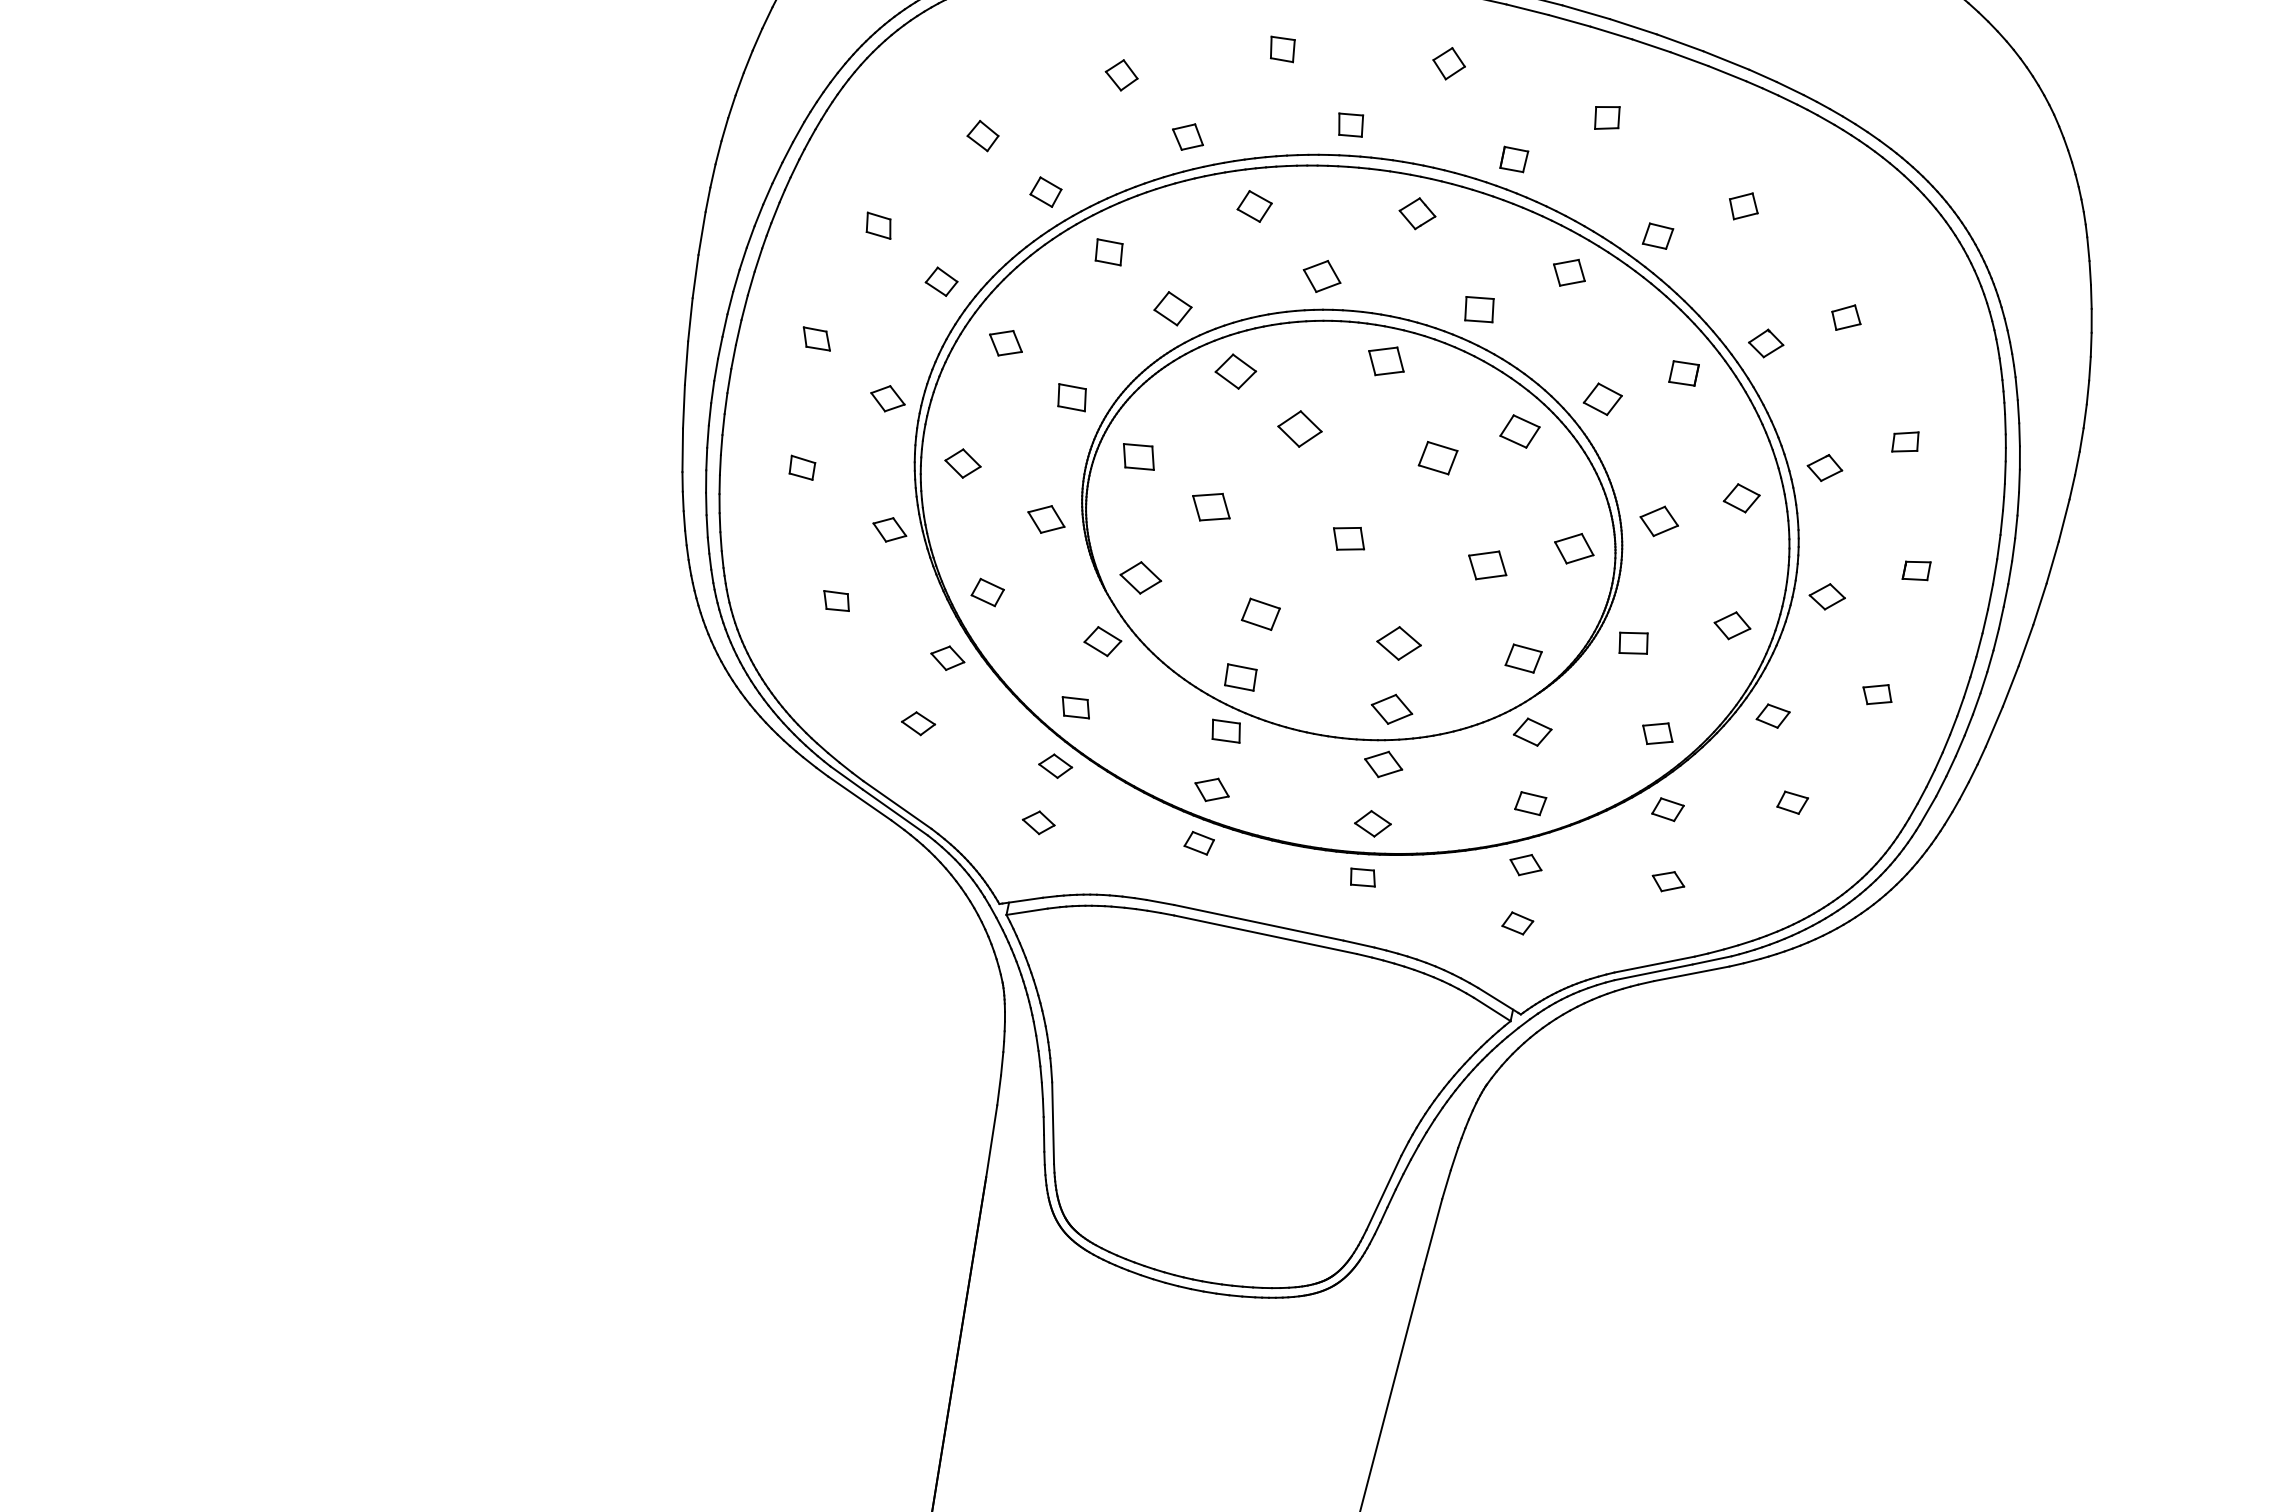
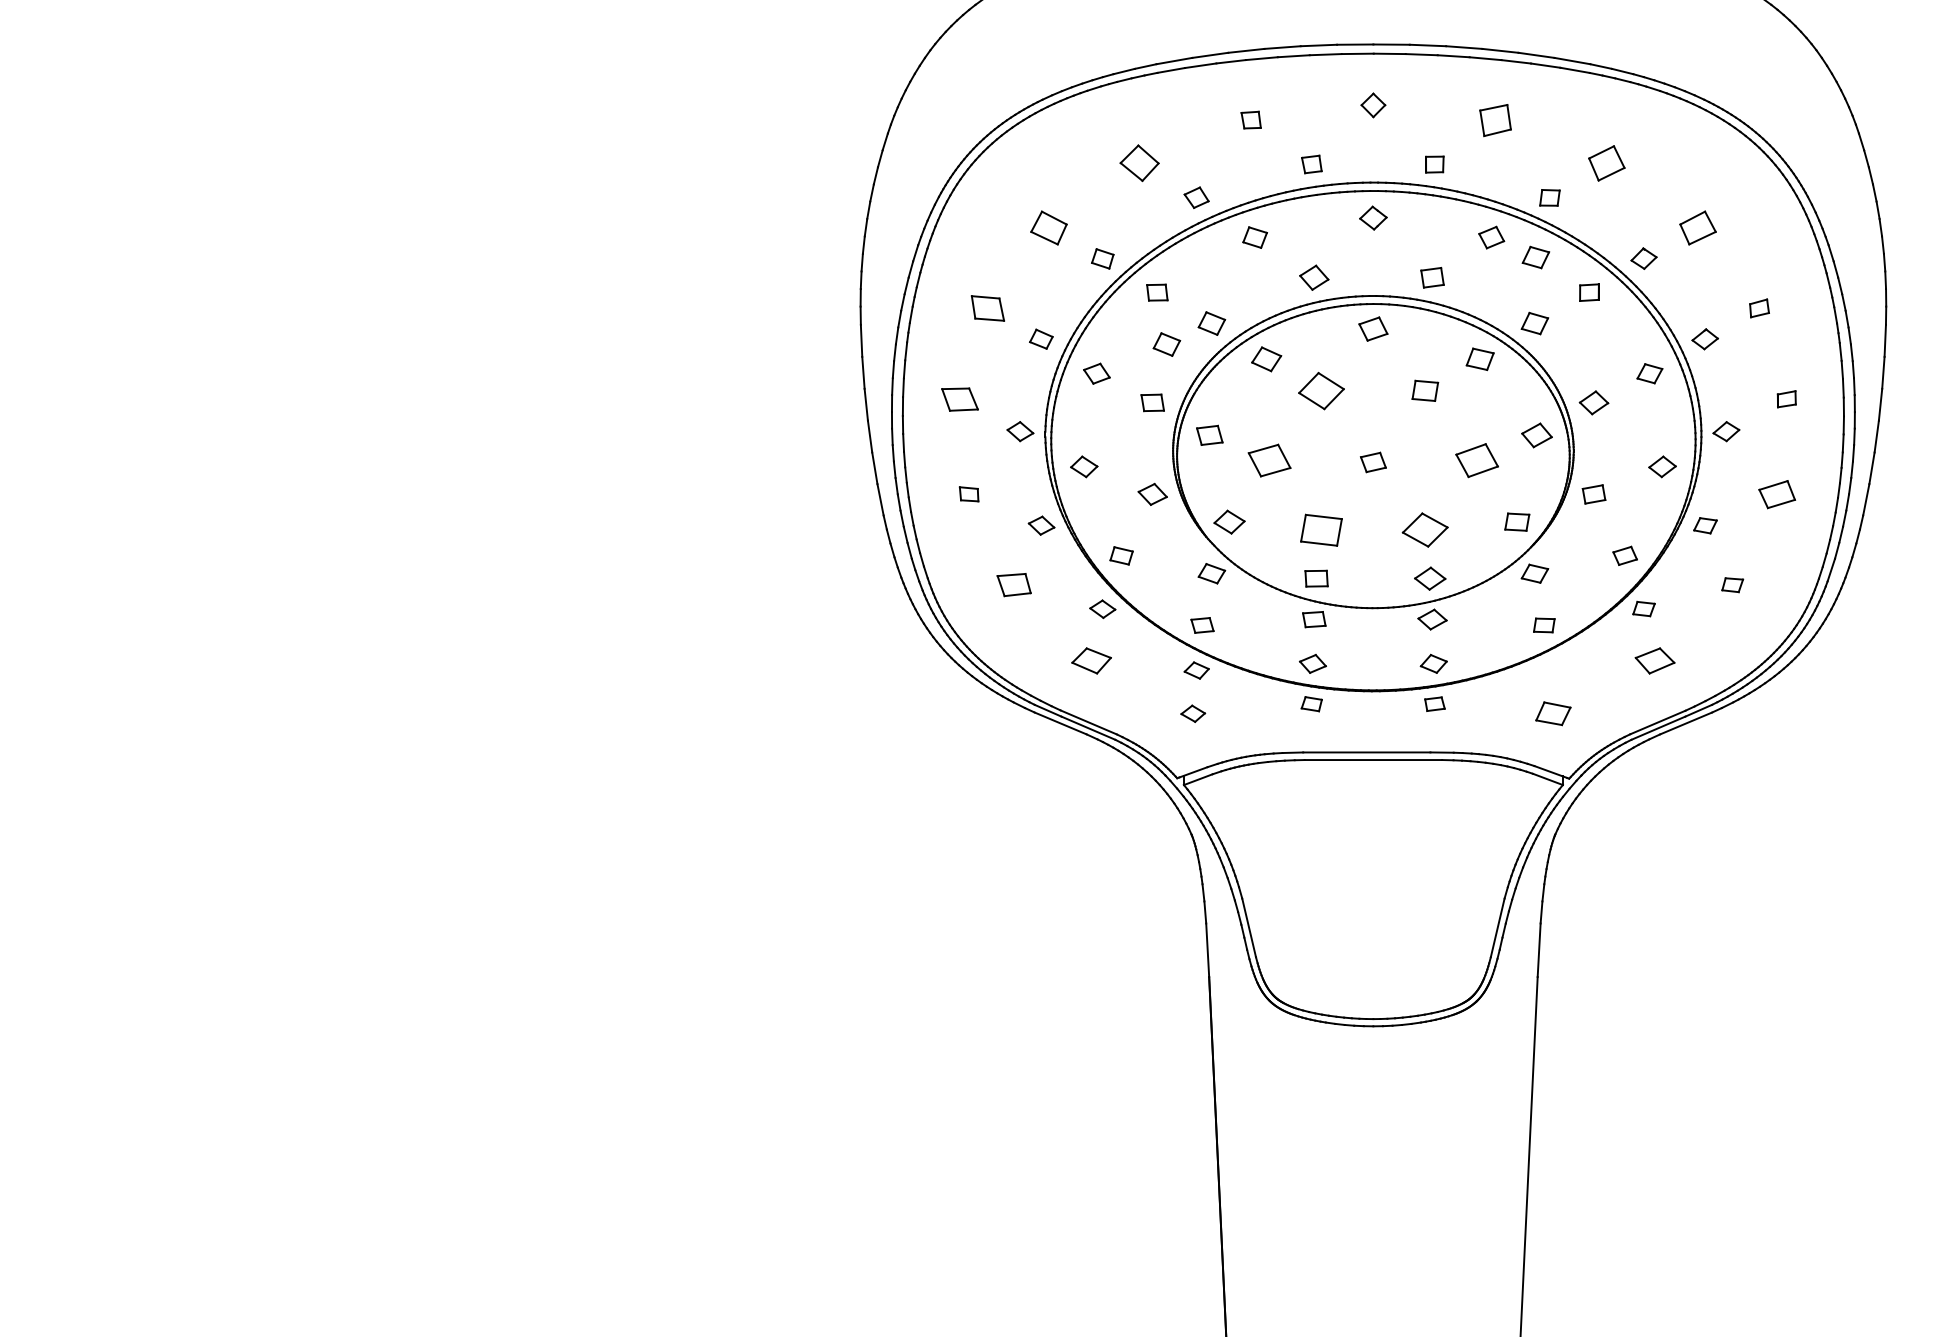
part: (1121, 75) -> (1139, 163), size x1.6
part: (1606, 117) -> (1494, 120), size x1.6
part: (982, 135) -> (1048, 227), size x1.6
part: (1744, 206) -> (1607, 163), size x1.6
part: (878, 225) -> (987, 308), size x1.6
part: (1622, 311) -> (1535, 257), added
part: (1846, 317) -> (1697, 227), size x1.6
part: (1106, 323) -> (1166, 344), added
part: (817, 339) -> (960, 399), size x1.6
part: (1300, 428) -> (1321, 390), size x1.4
part: (1211, 507) -> (1269, 460), size x1.4
part: (1488, 565) -> (1477, 460), size x1.4
part: (835, 601) -> (1013, 585), size x1.6
part: (1261, 613) -> (1321, 529), size x1.6
part: (1399, 643) -> (1425, 530), size x1.4
part: (1877, 693) -> (1777, 493), size x1.6
part: (918, 723) -> (1091, 660), size x1.6
part: (1526, 865) -> (1550, 670), removed
part: (1668, 881) -> (1655, 660), size x1.6
part: (1516, 923) -> (1552, 713), size x1.6

